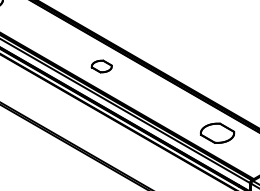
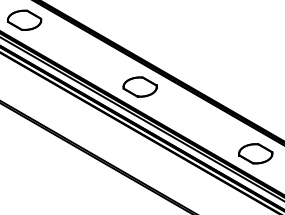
part: (101, 65) -> (139, 86), size x1.67

